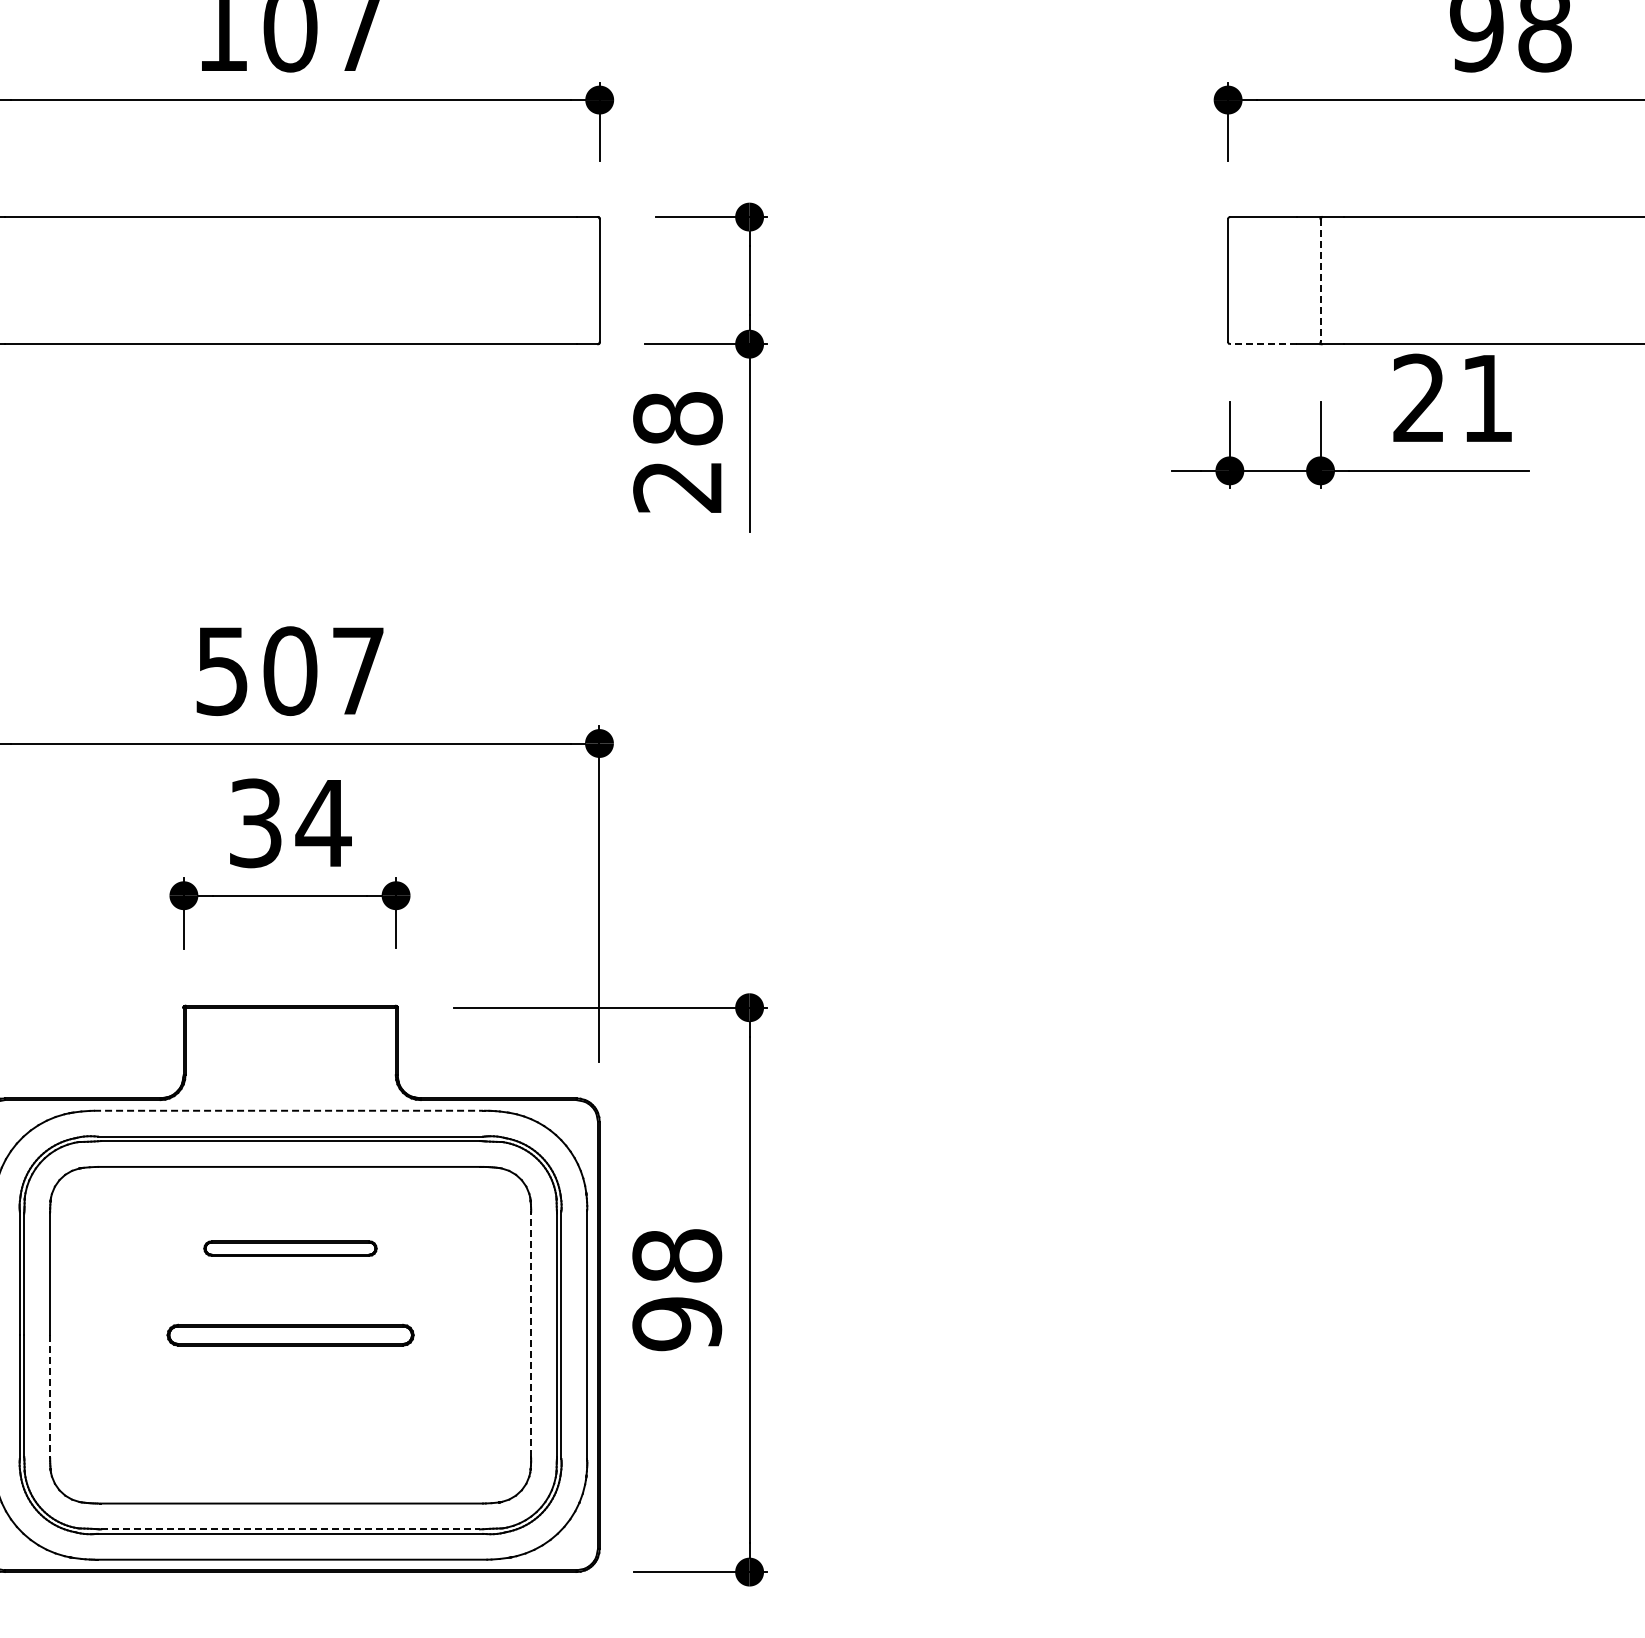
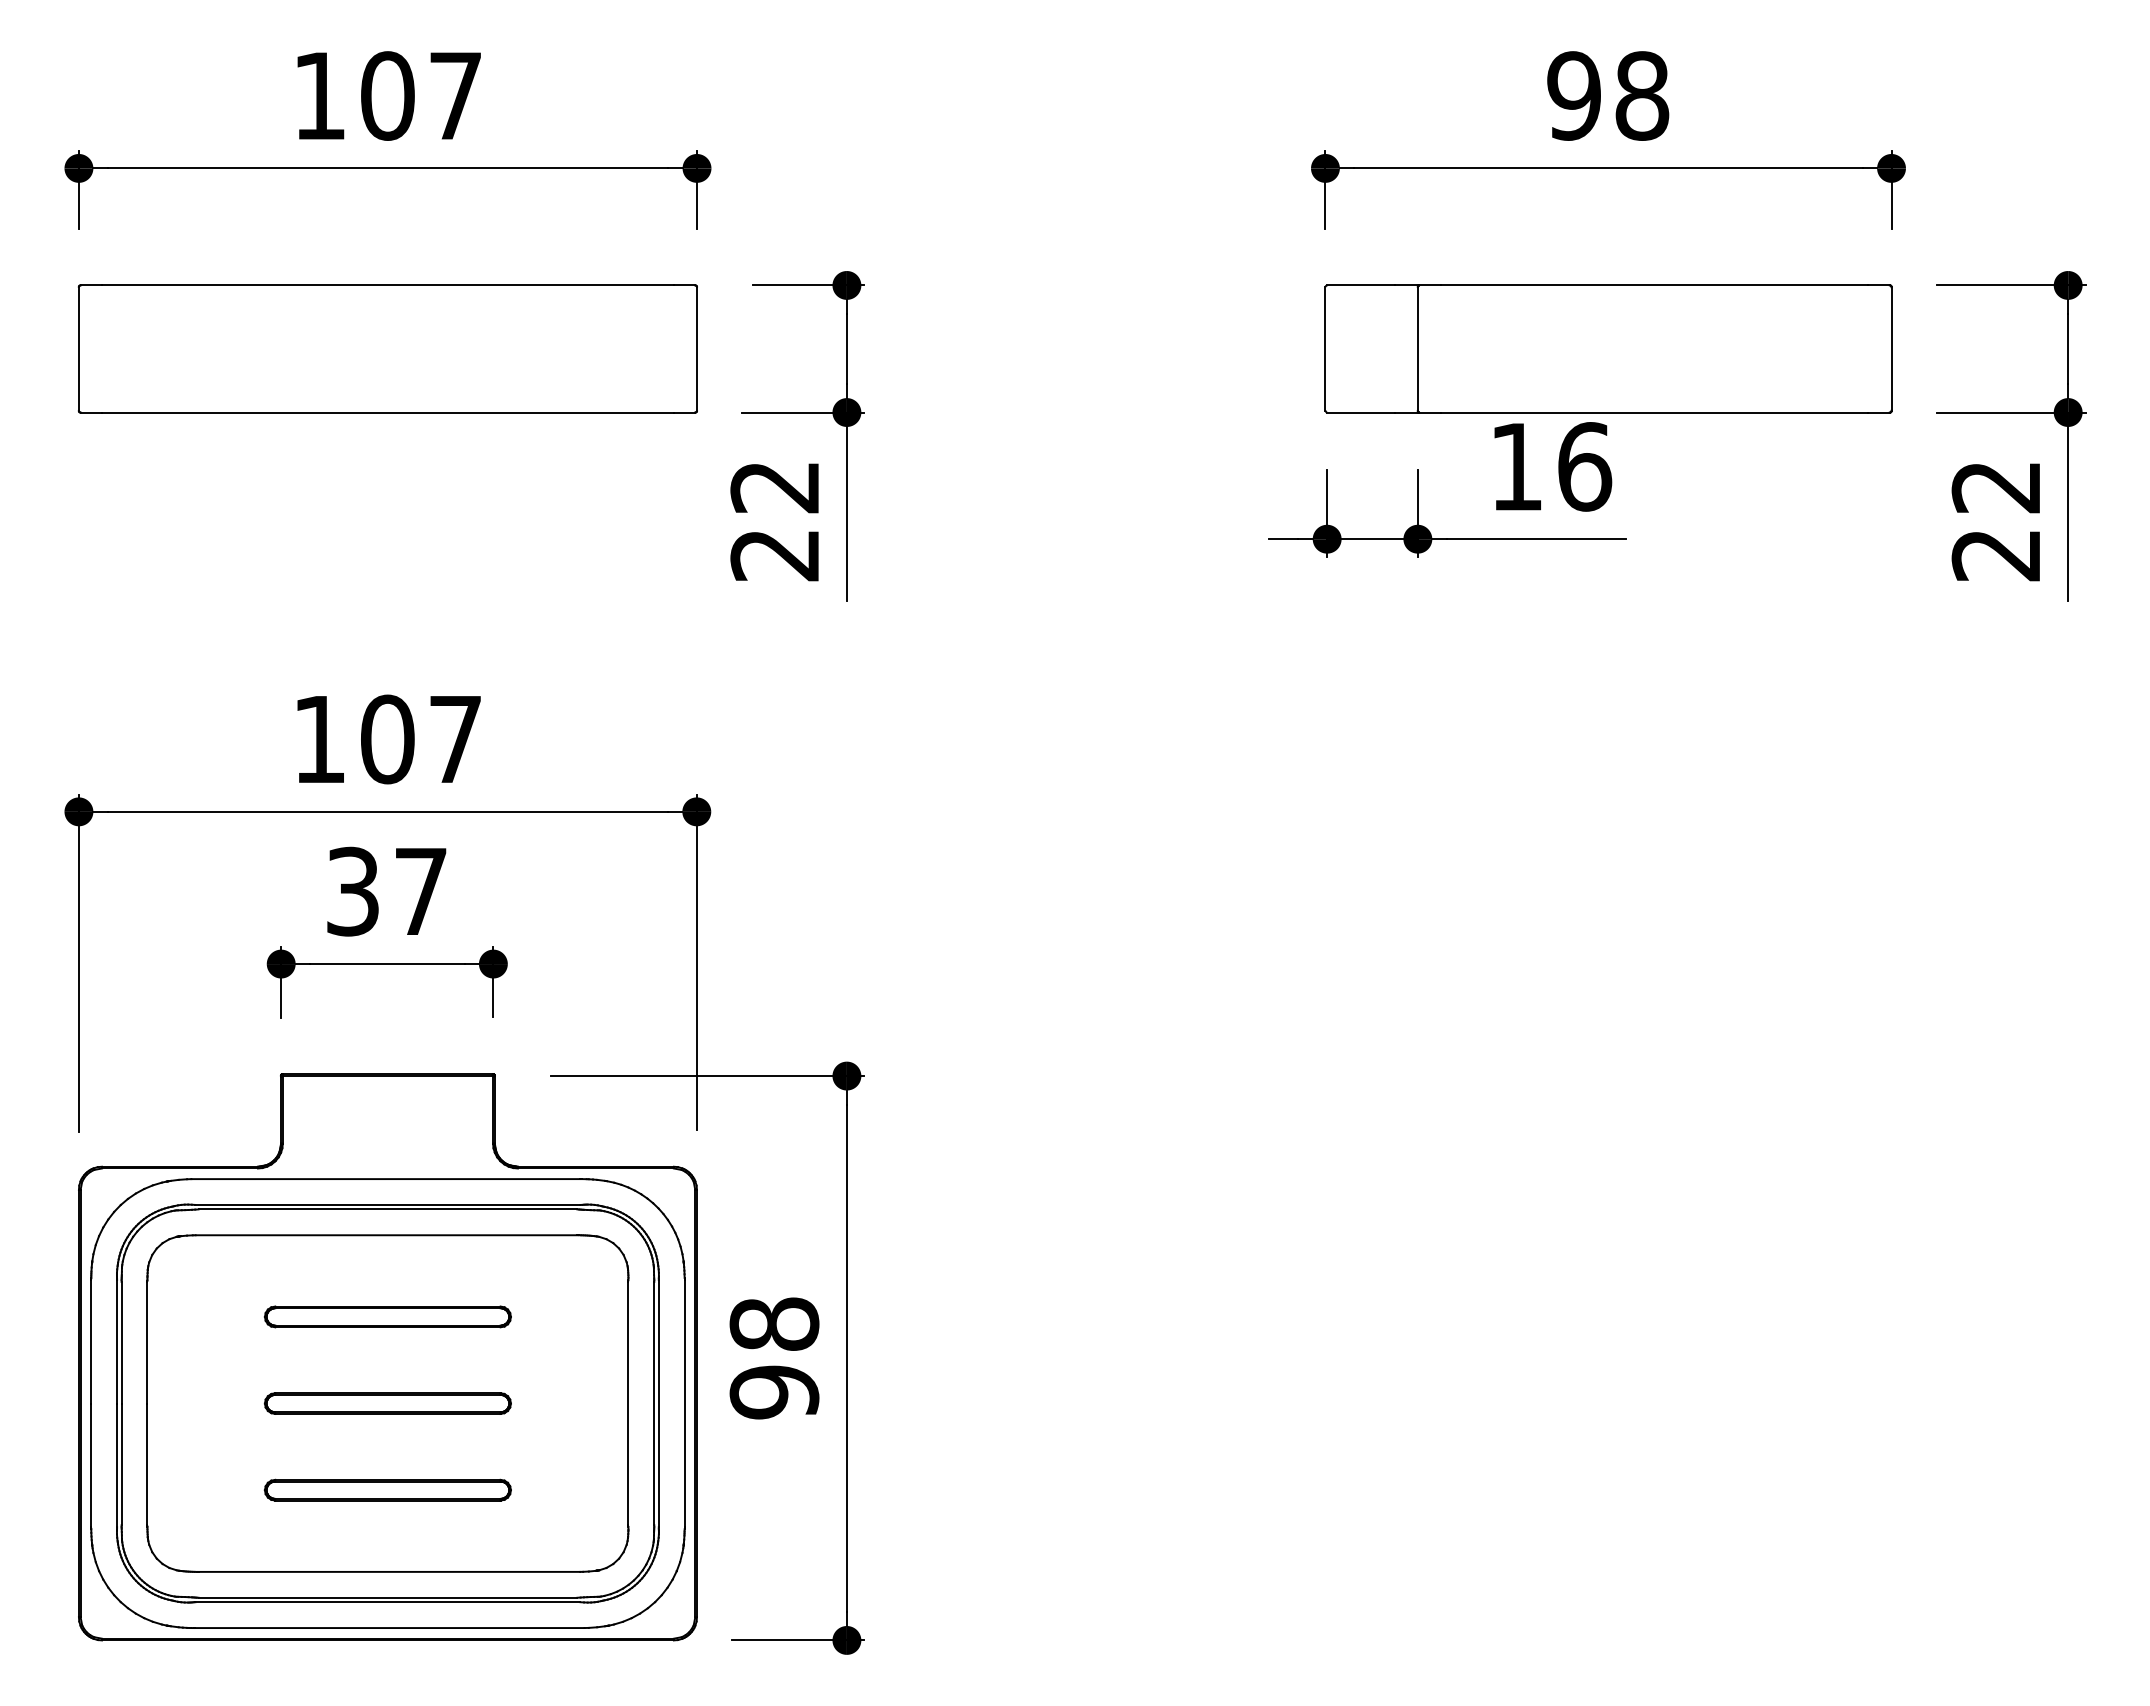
line: (1320, 280) -> (1417, 348), dashed -> solid
line: (1263, 344) -> (1360, 412), dashed -> solid
text: (1454, 398) -> (1551, 466), 21 -> 16
text: (678, 418) -> (775, 486), 28 -> 22
text: (222, 672) -> (319, 740), 507 -> 107
text: (323, 823) -> (420, 891), 34 -> 37
line: (288, 1111) -> (385, 1179), dashed -> solid
part: (290, 1248) -> (387, 1316), size x1.43
line: (531, 1335) -> (628, 1403), dashed -> solid
line: (50, 1396) -> (147, 1464), dashed -> solid
part: (290, 1421) -> (387, 1489), added
line: (291, 1529) -> (388, 1597), dashed -> solid

